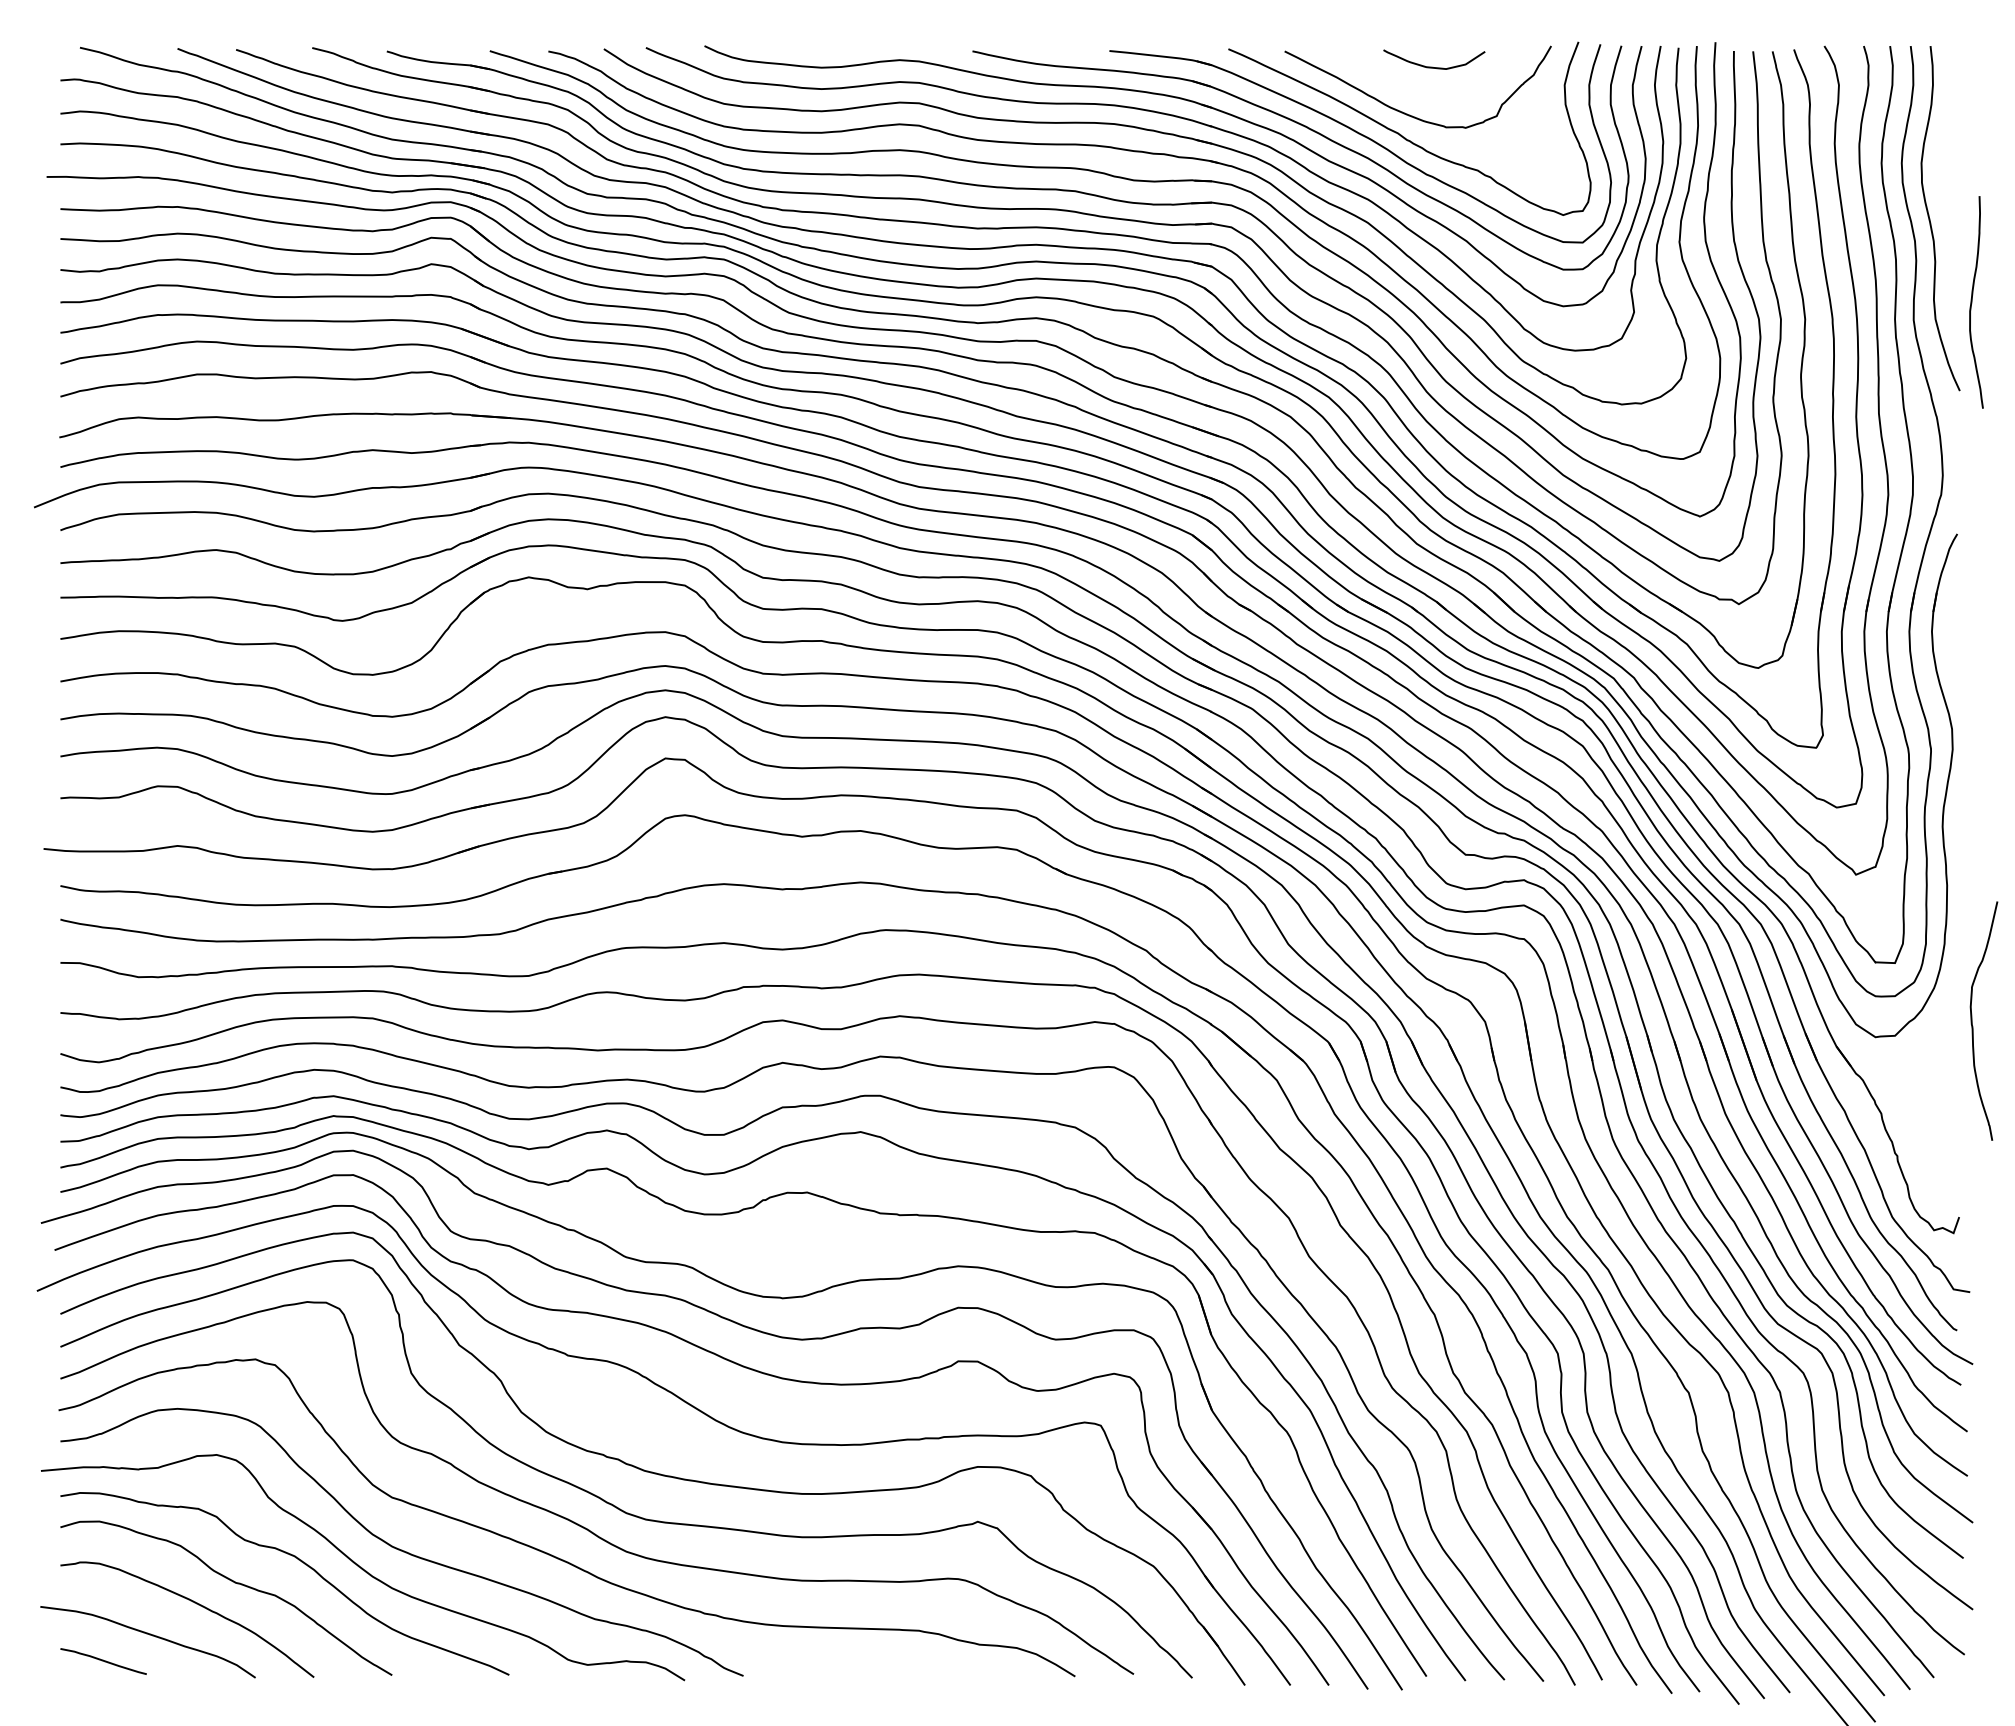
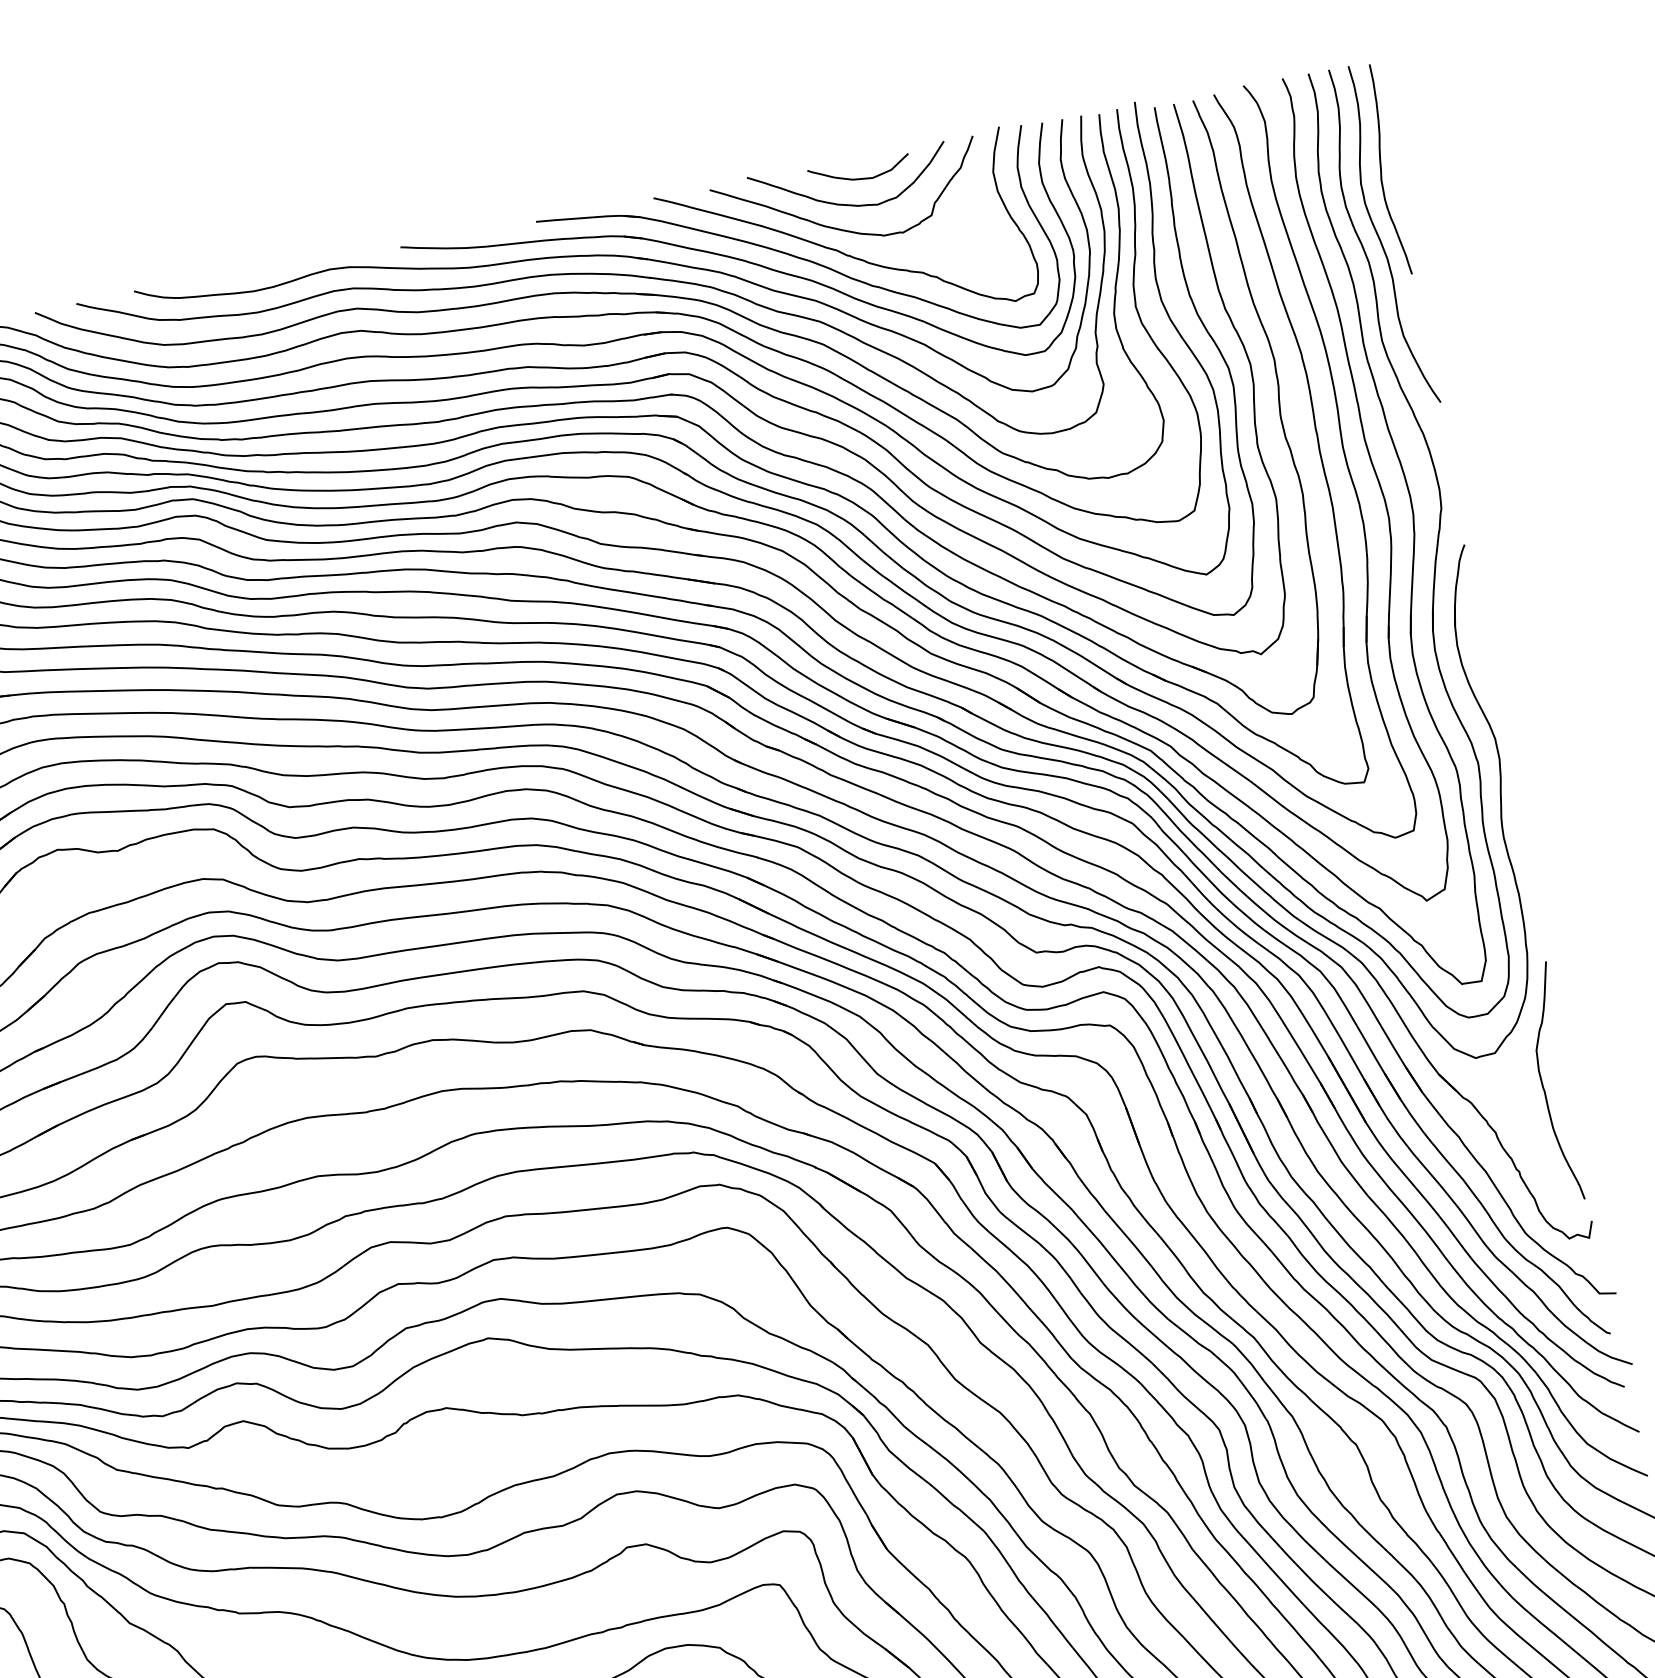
curve: (1419, 90) -> (850, 204), added
curve: (1972, 302) -> (1382, 171), moved
curve: (1972, 1020) -> (1543, 1083), moved

